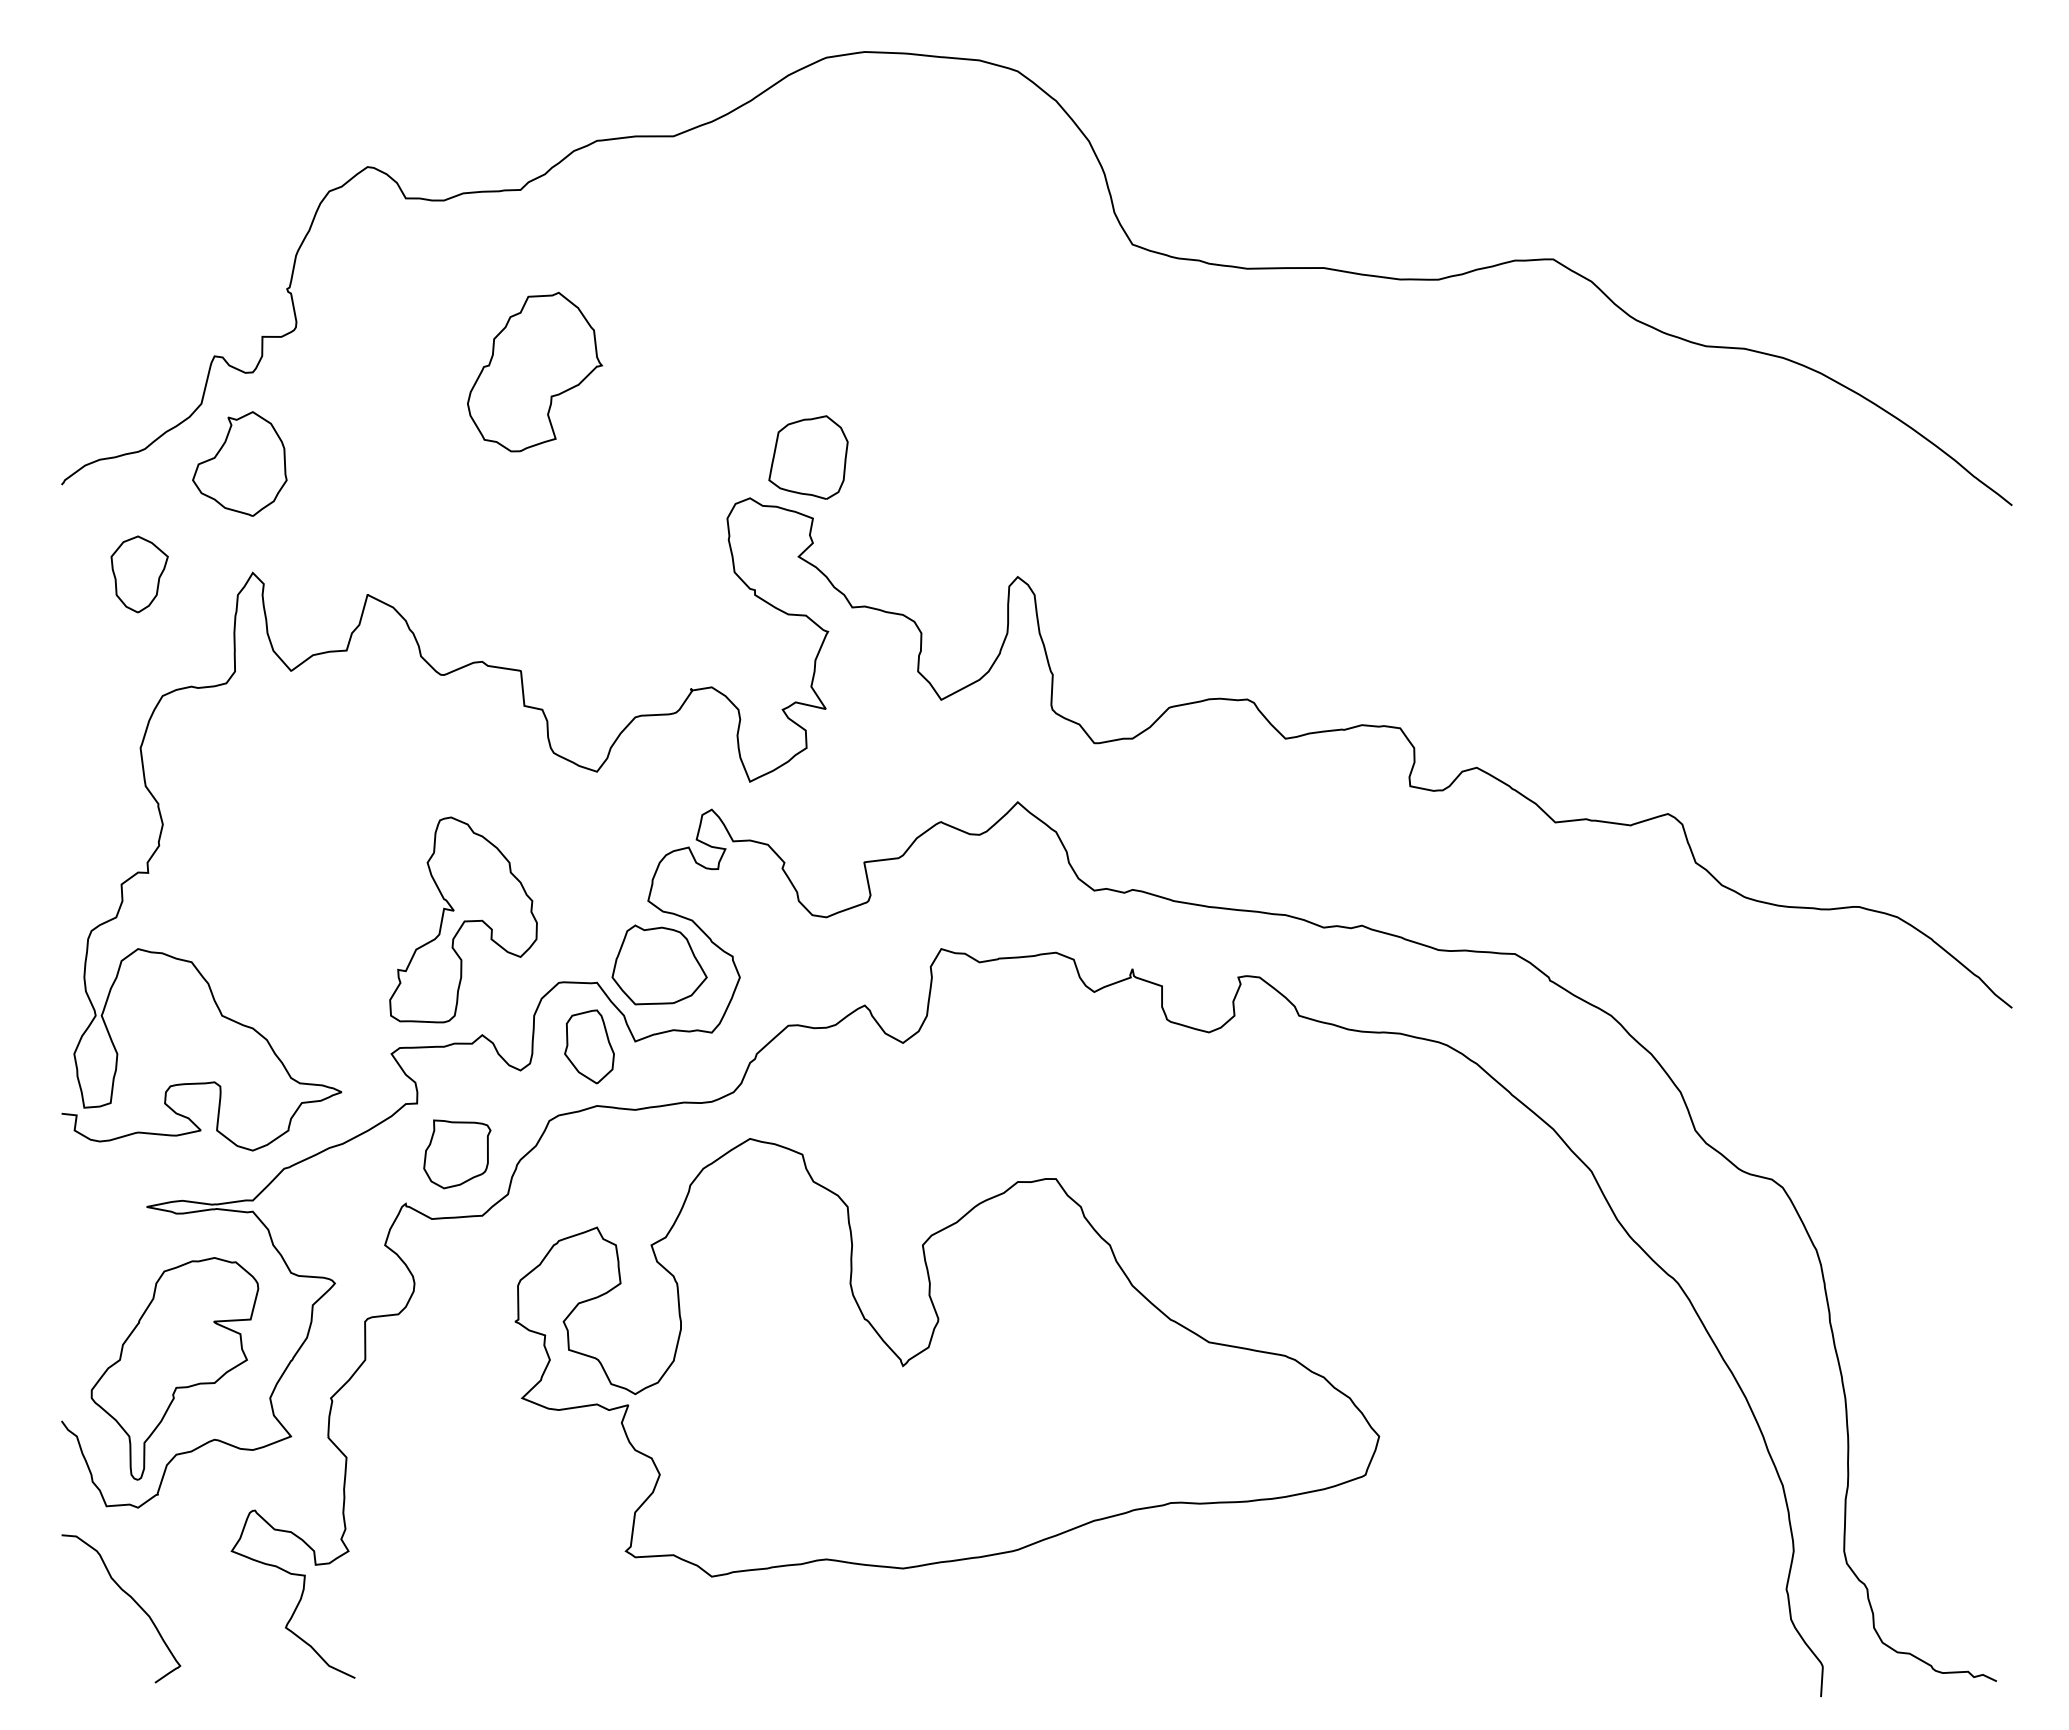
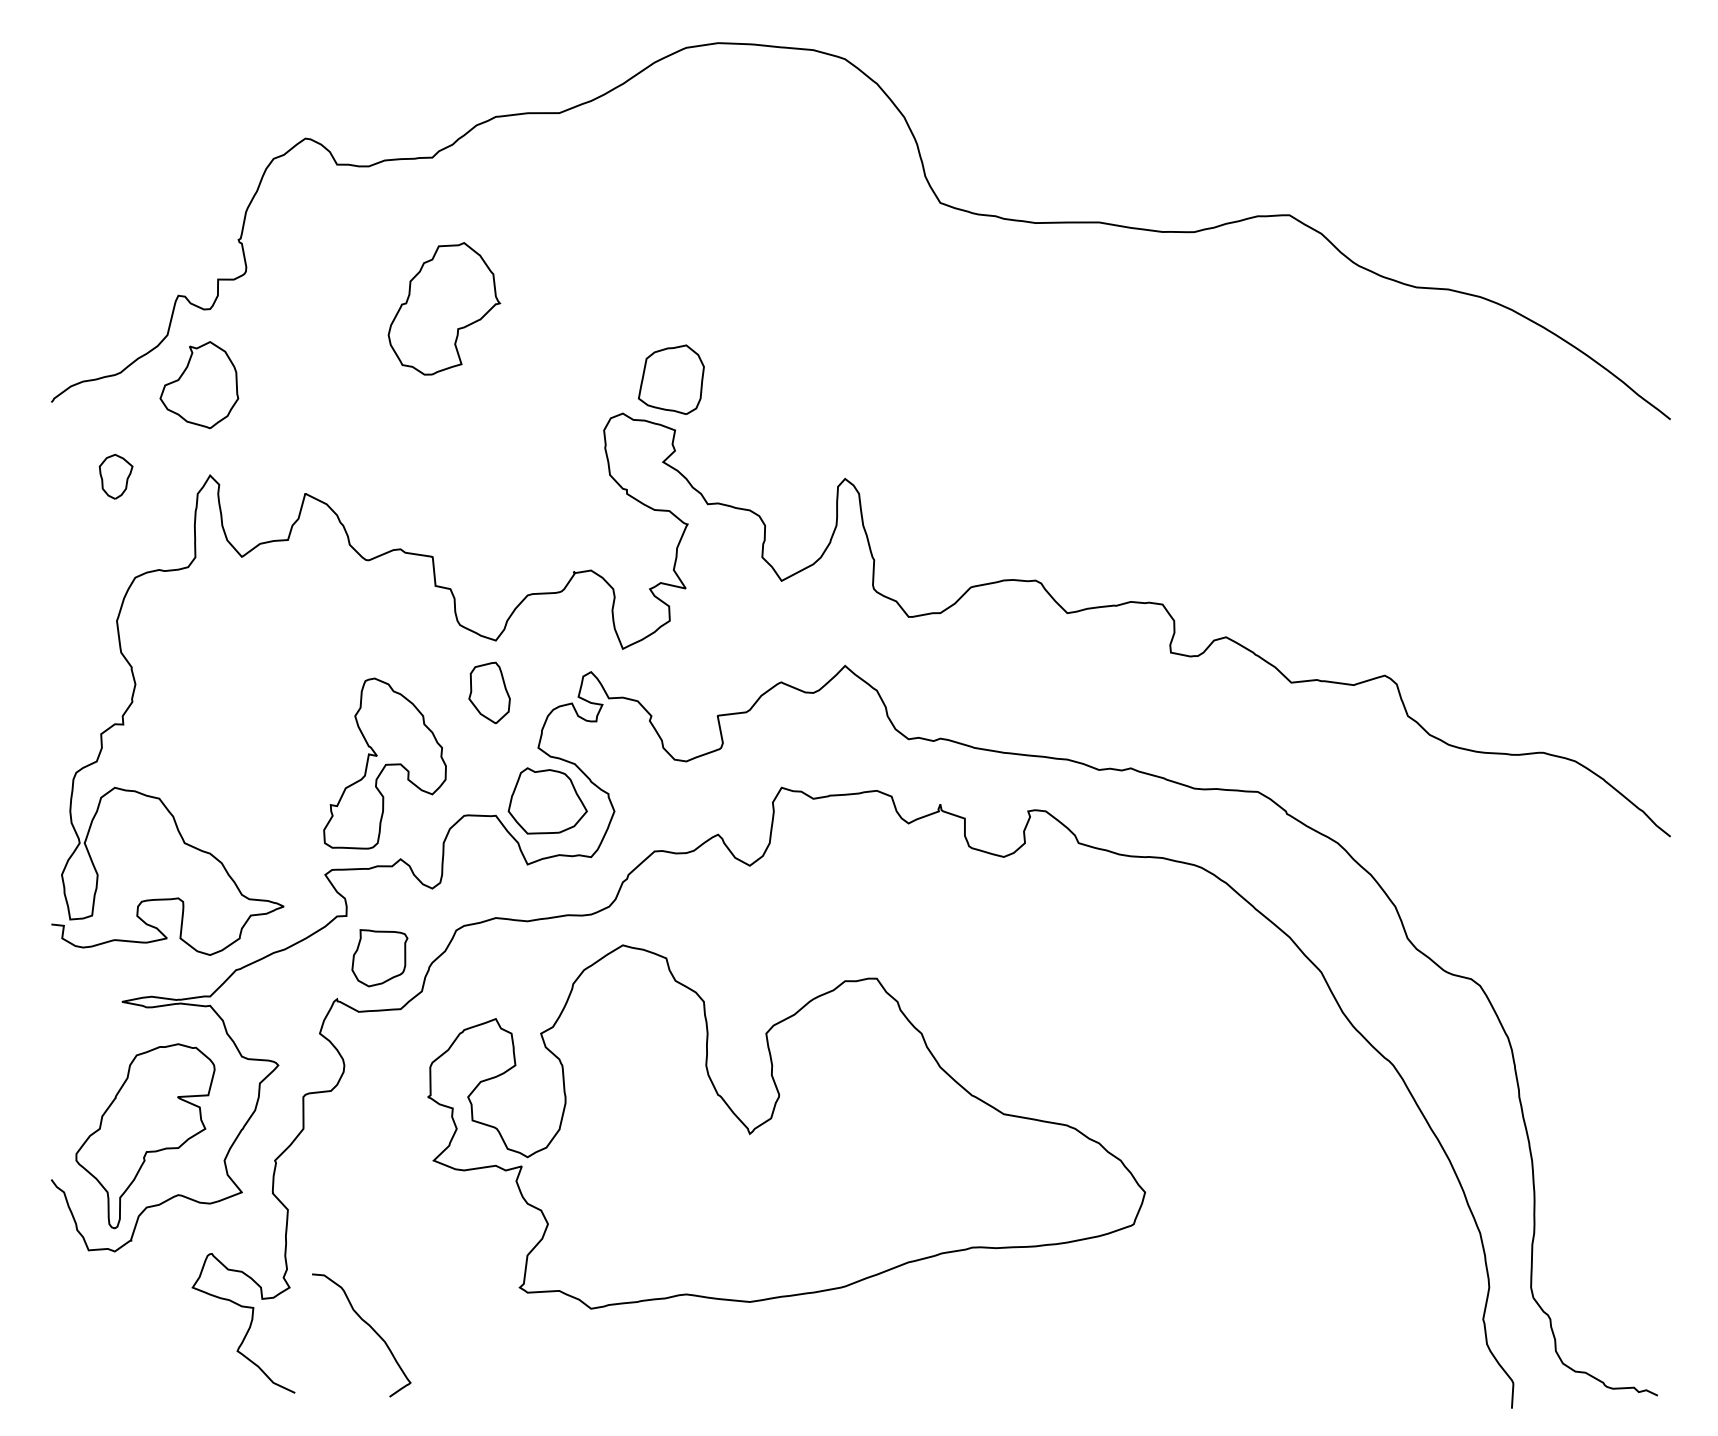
part: (139, 574) -> (116, 476), size x0.7
part: (589, 1046) -> (489, 692), moved
curve: (128, 1596) -> (367, 1325), moved

